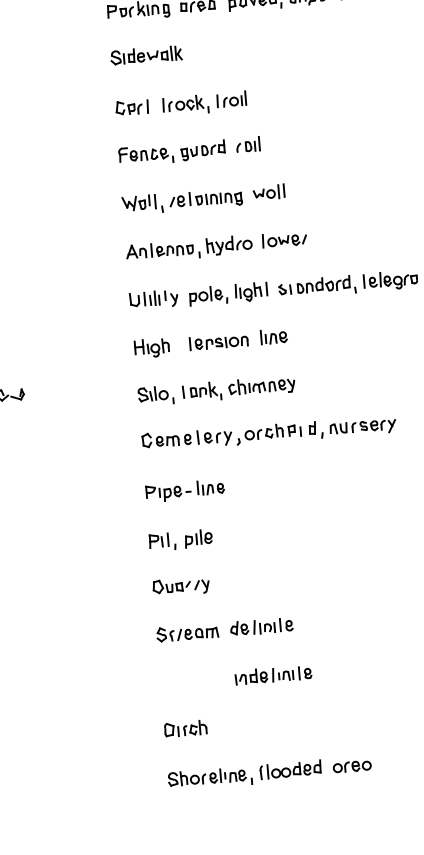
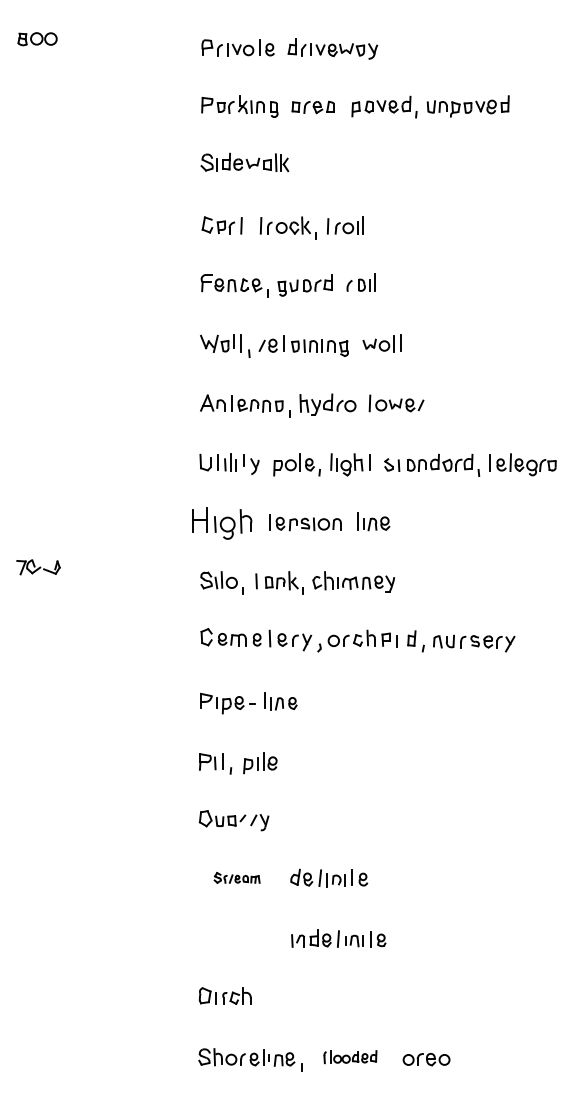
part: (152, 347) -> (222, 523), size x1.4
part: (186, 632) -> (236, 877), size x0.6
part: (290, 769) -> (350, 1056), size x0.7

